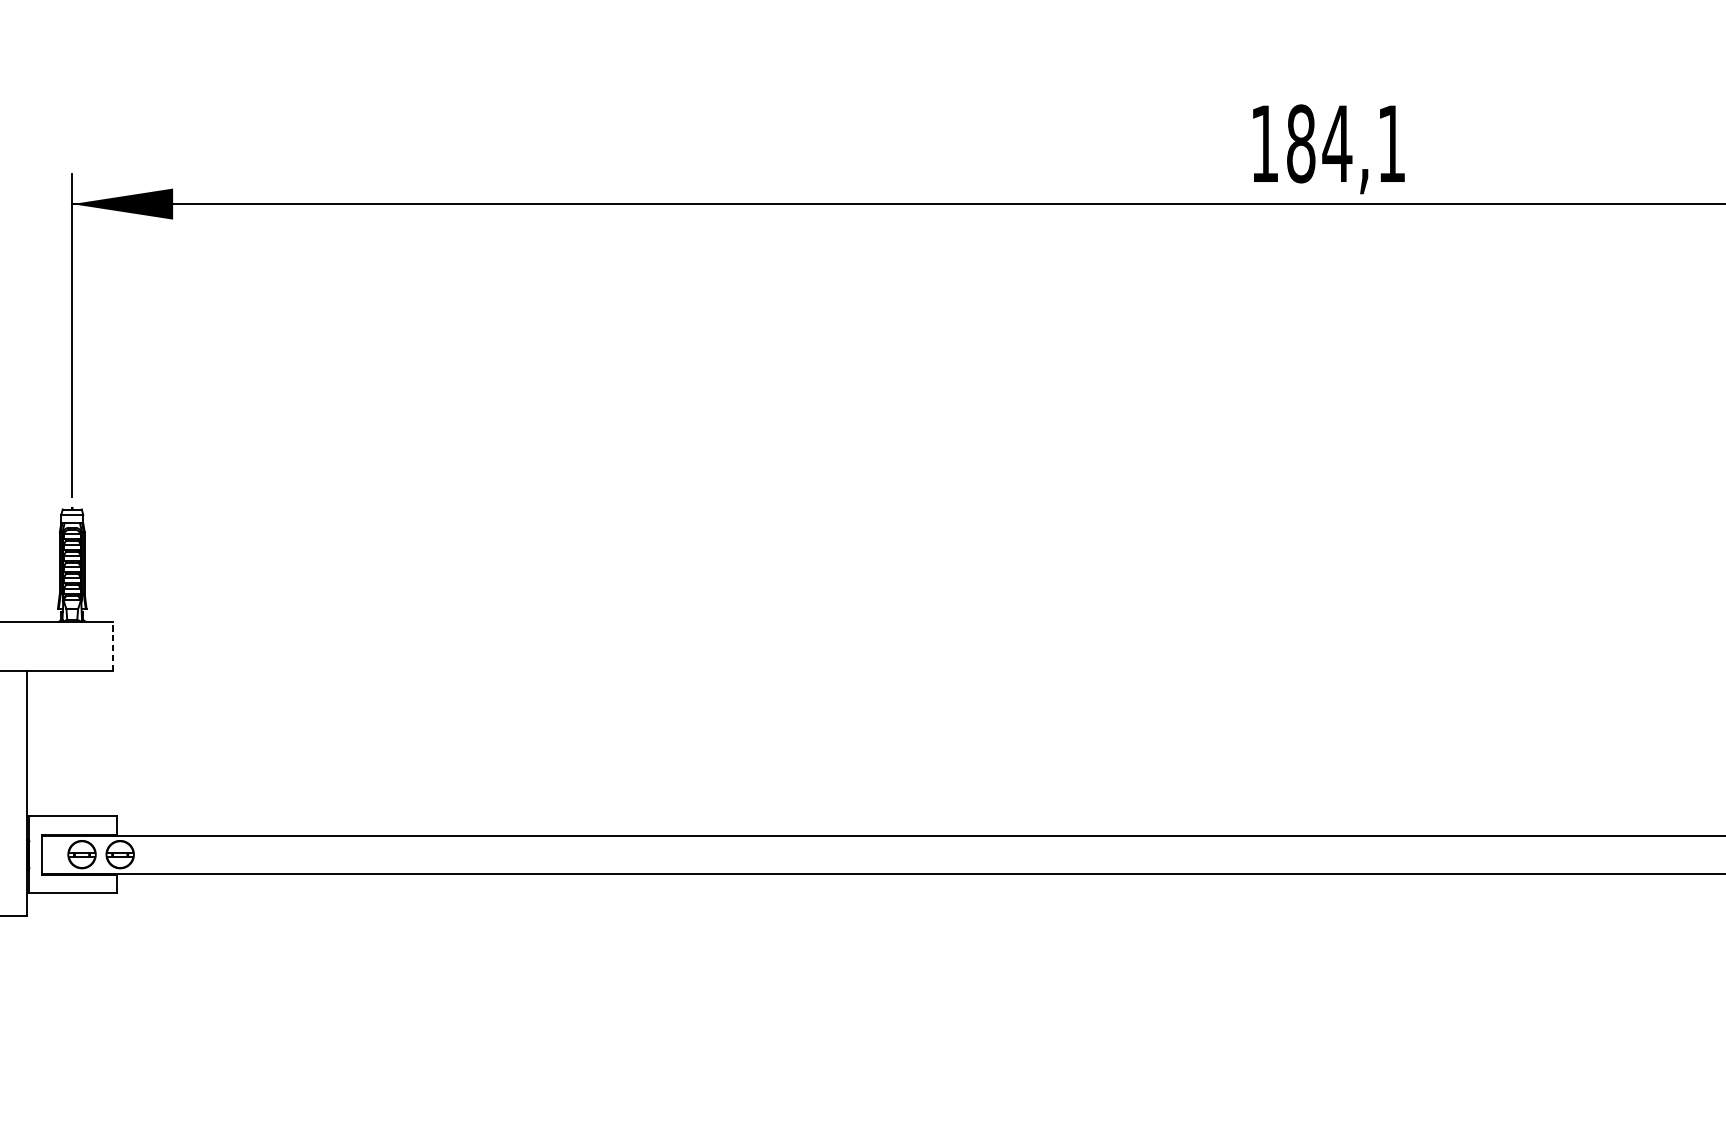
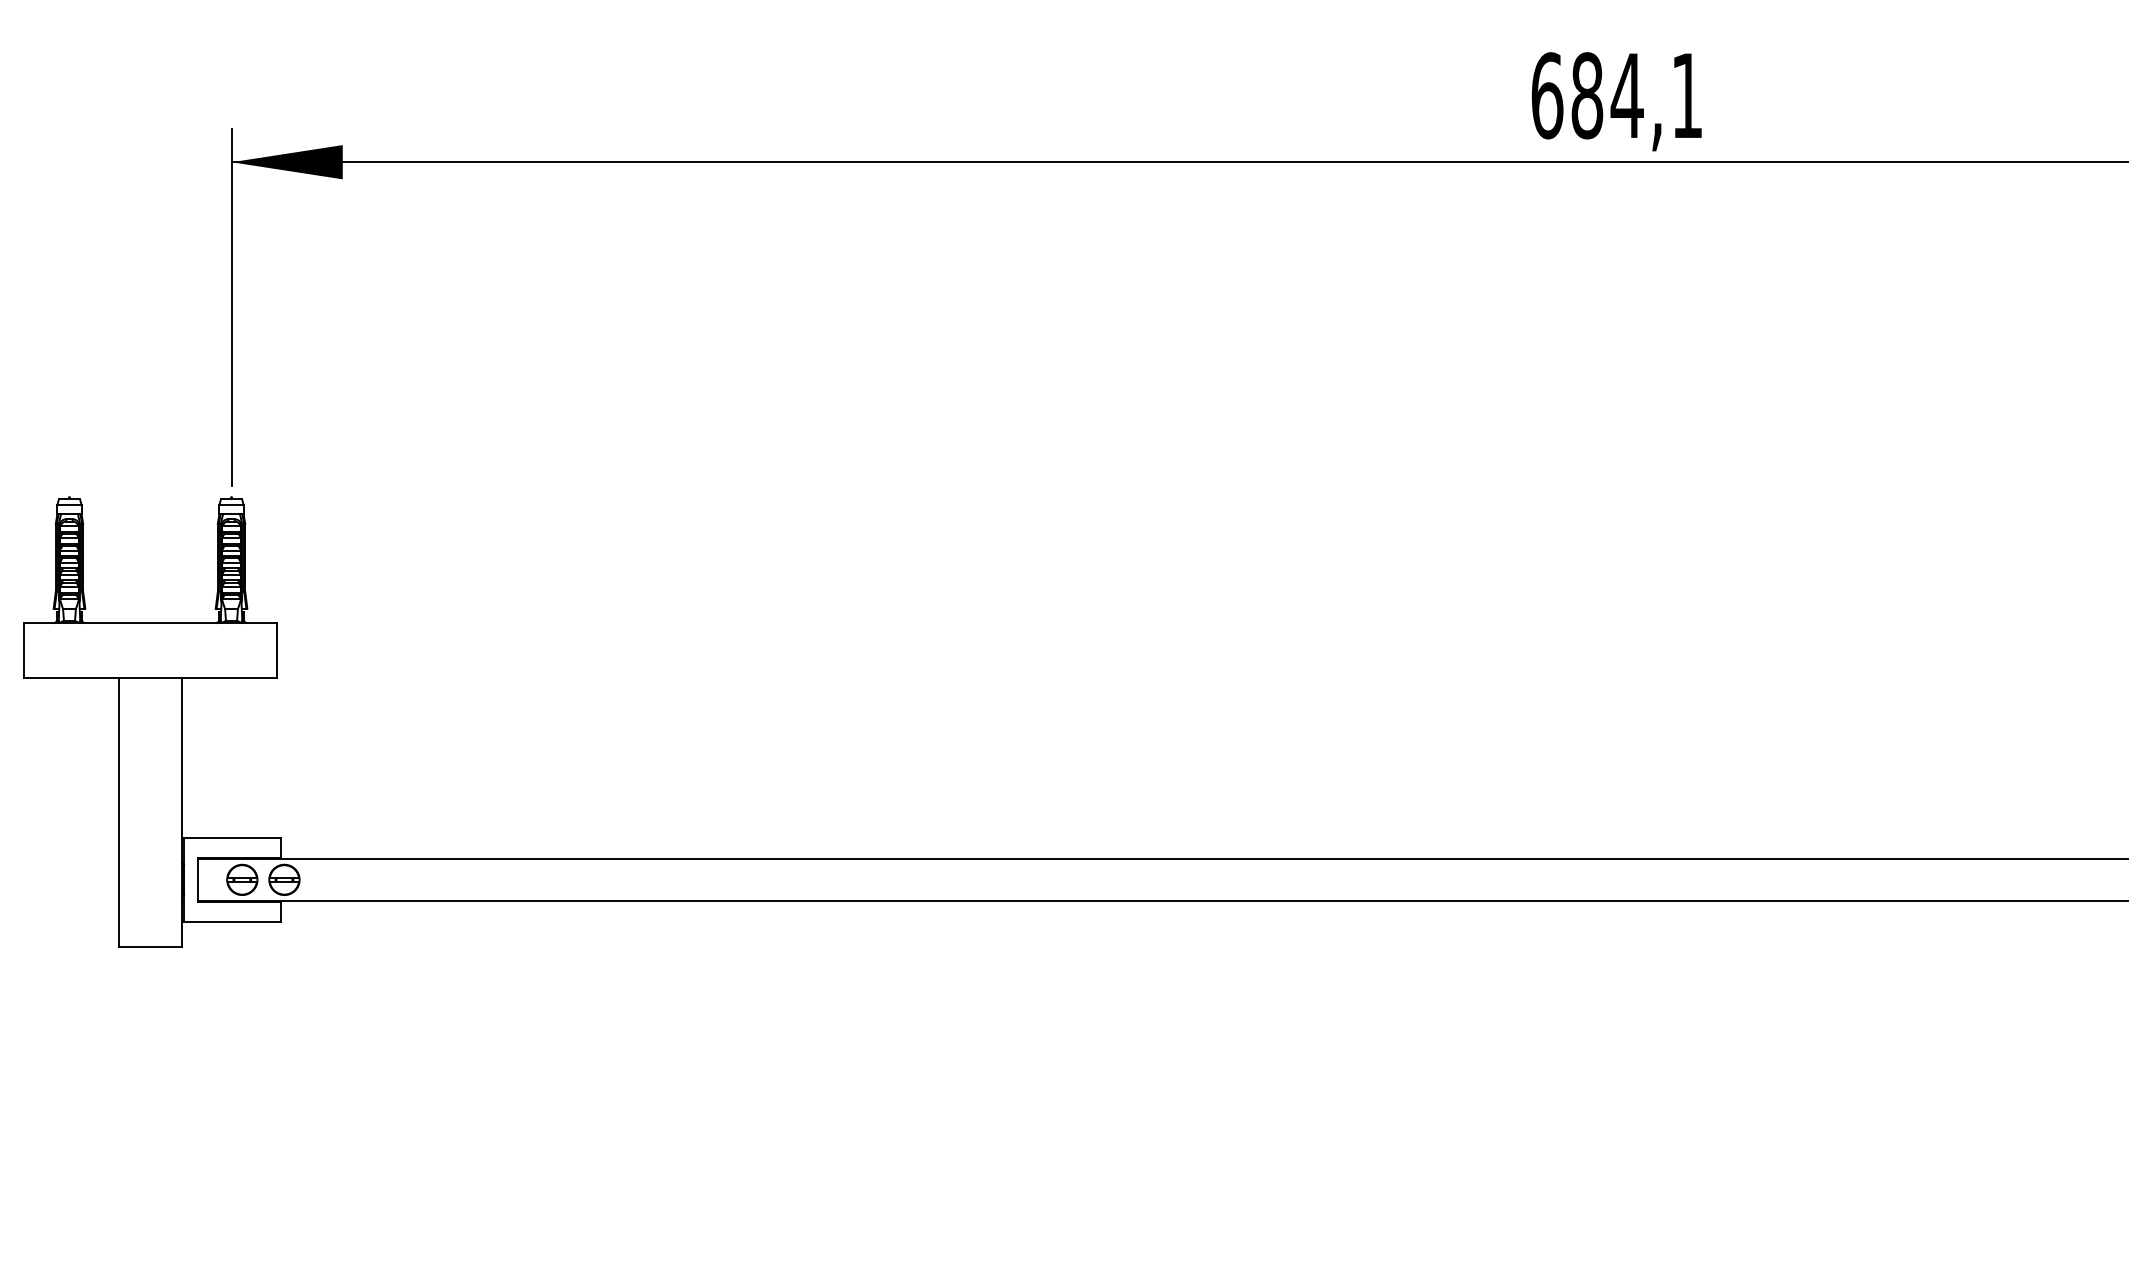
text: (1265, 143) -> (1547, 95), 184,1 -> 684,1
line: (113, 645) -> (276, 649), dashed -> solid

